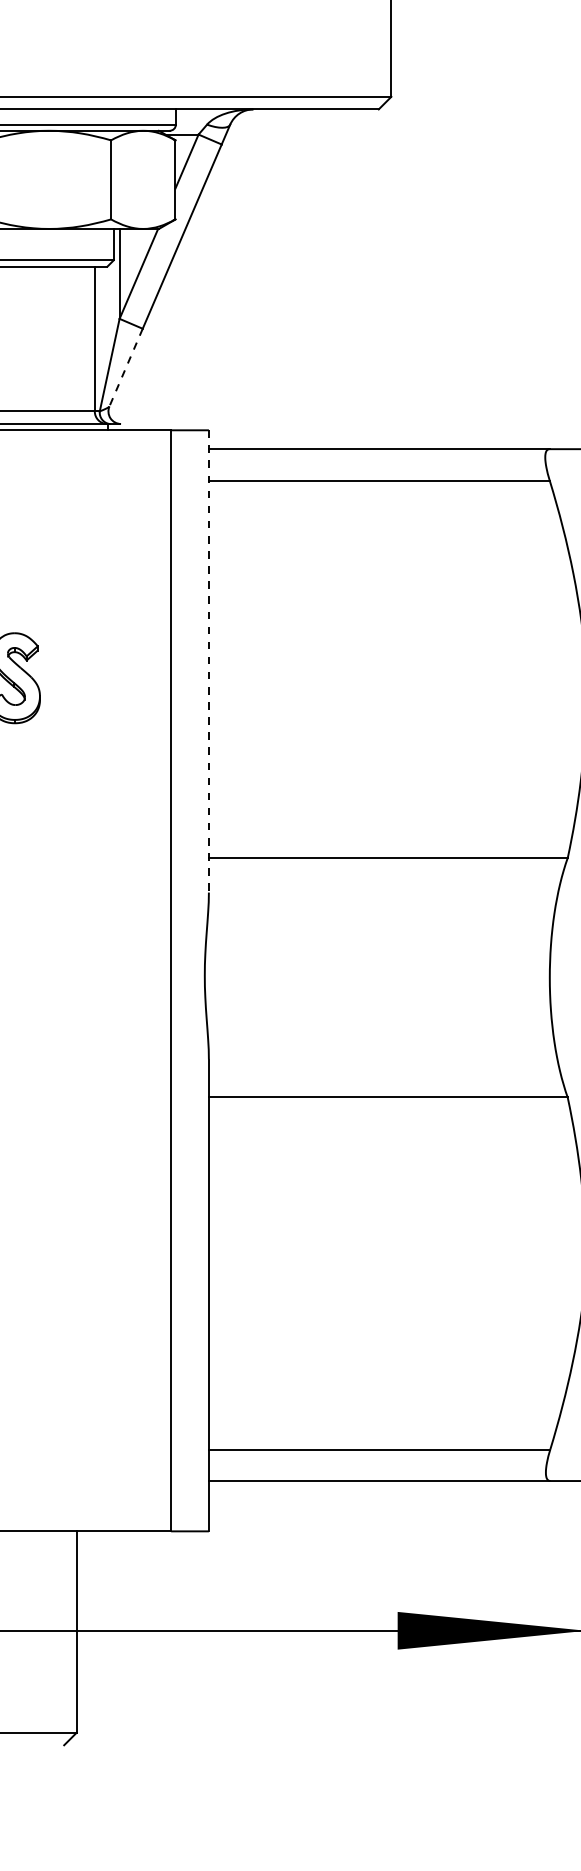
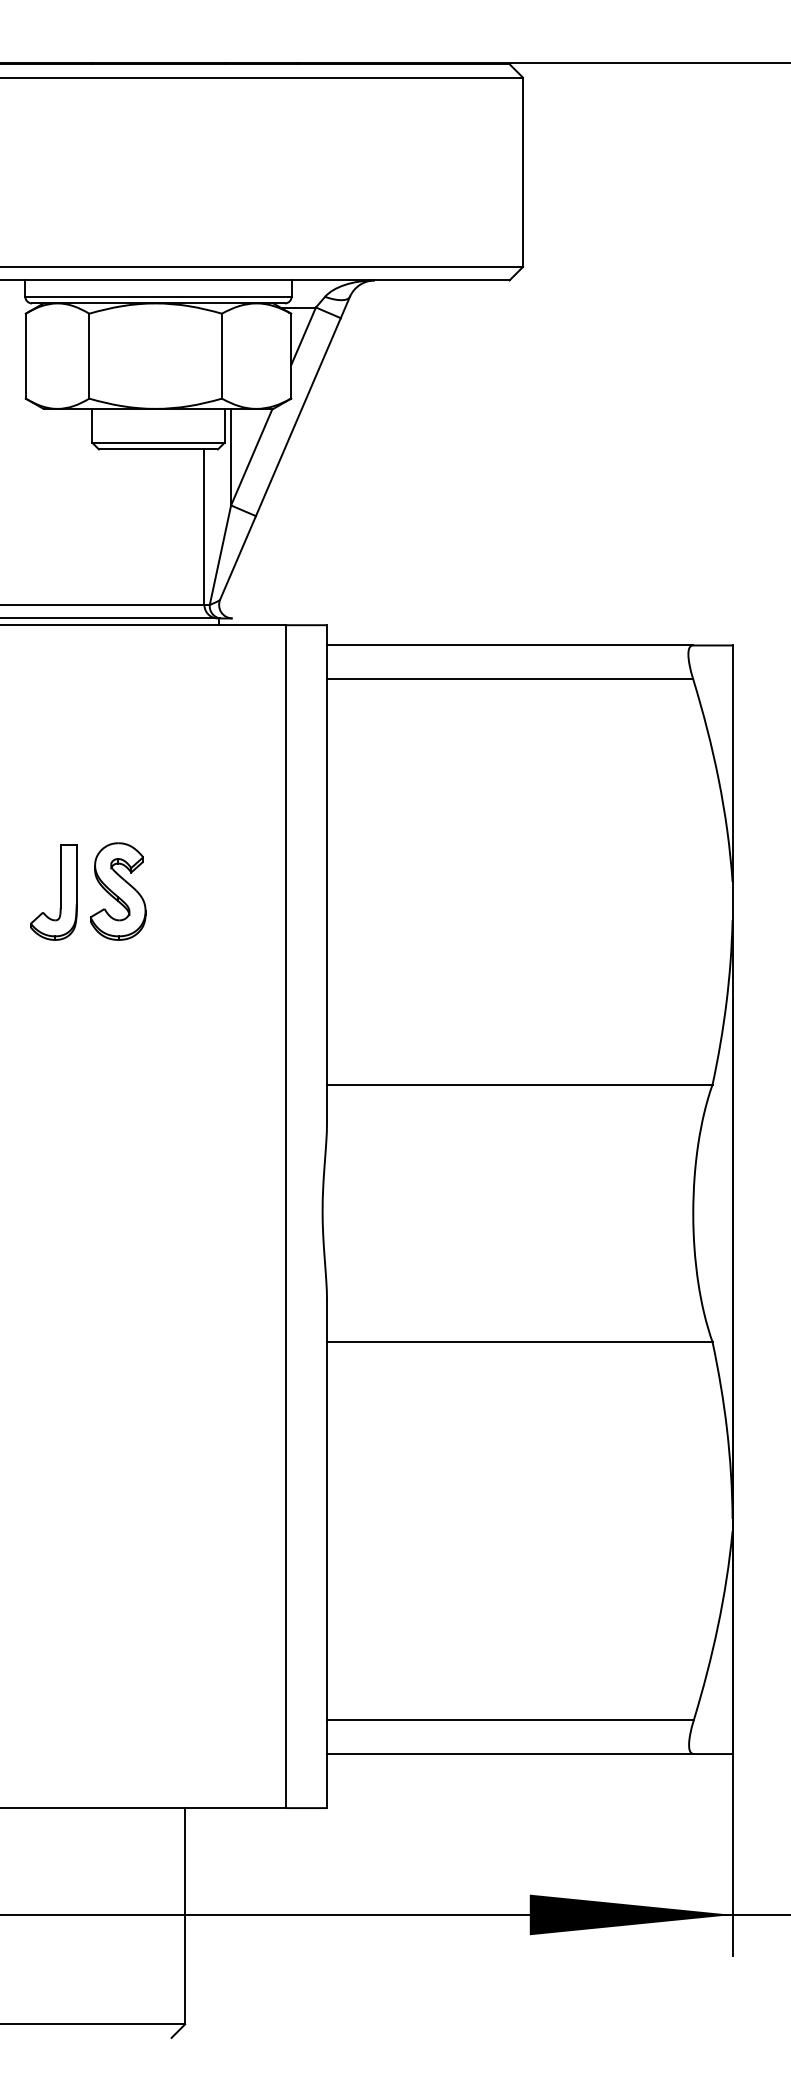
line: (125, 368) -> (237, 558), dashed -> solid
line: (209, 662) -> (327, 874), dashed -> solid

